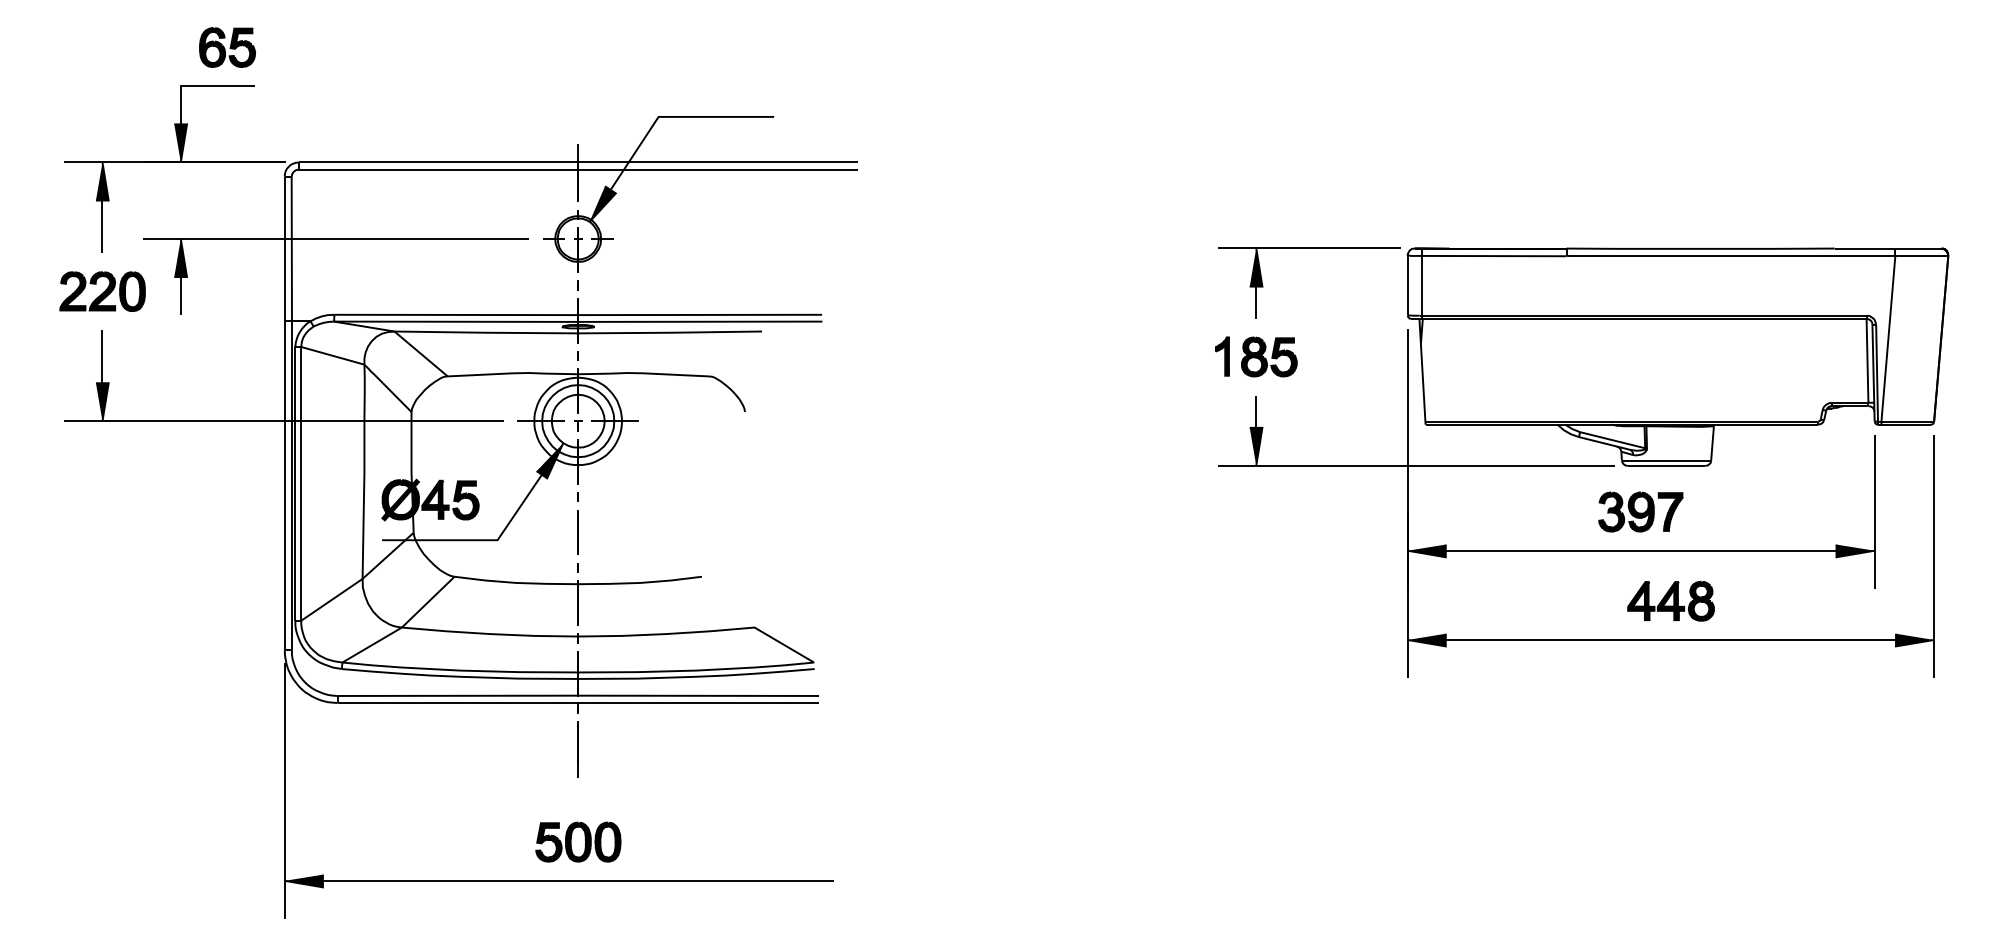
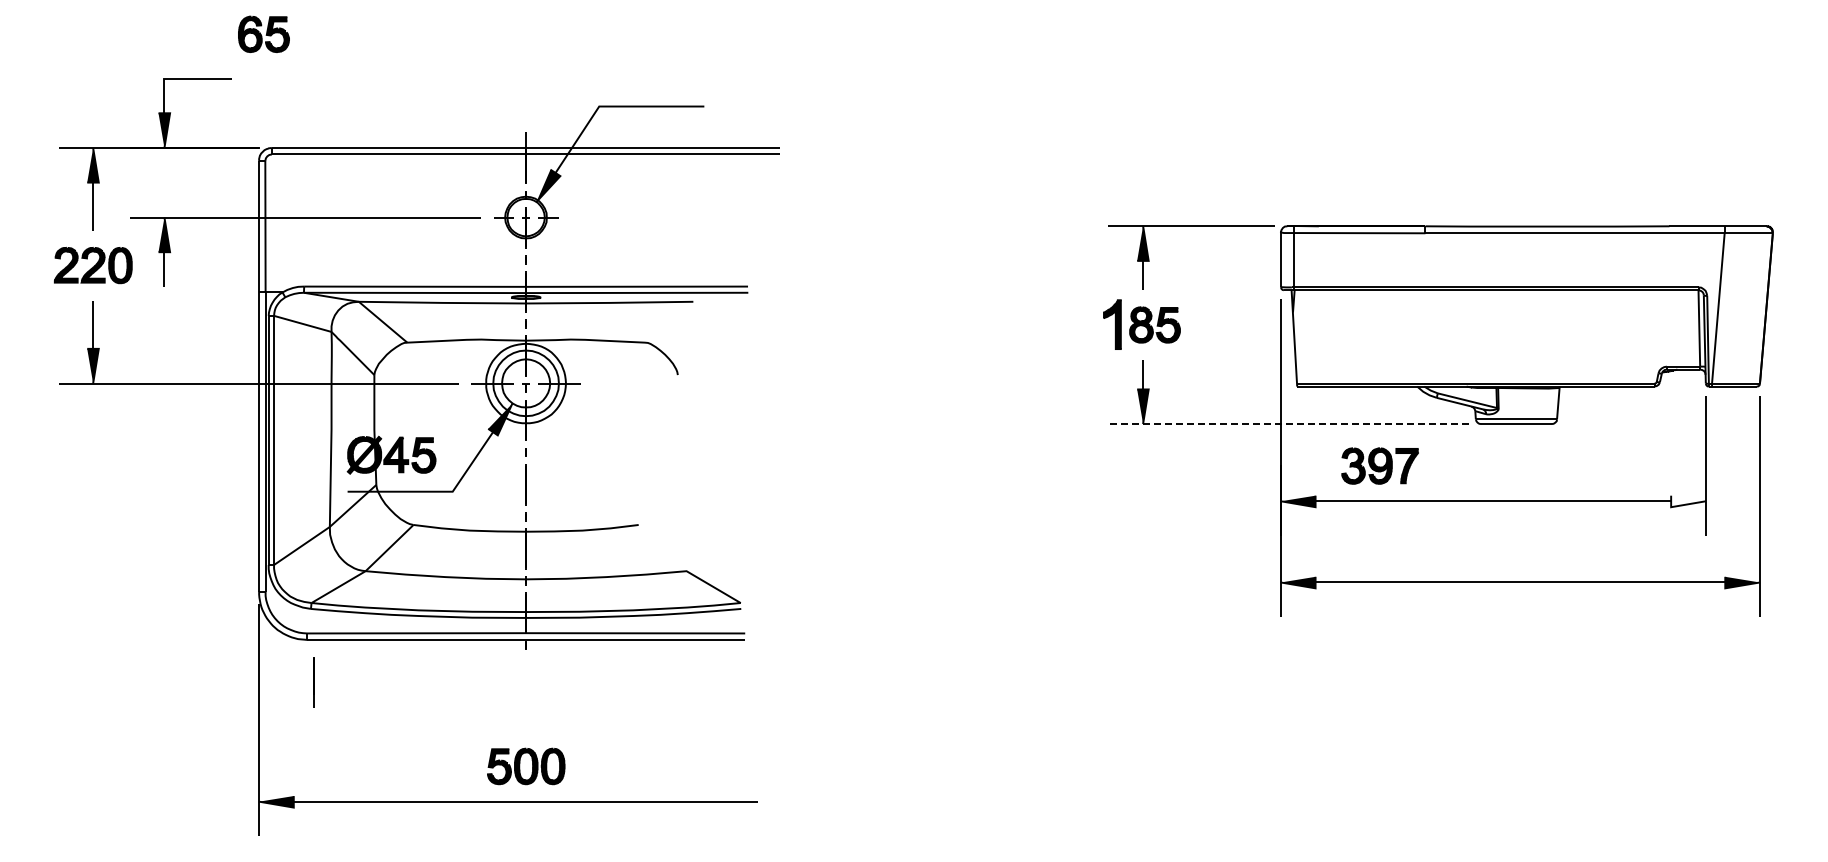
part: (227, 46) -> (263, 33), moved
part: (1222, 356) -> (1112, 324), size x1.4
line: (1416, 466) -> (1288, 424), solid -> dashed
part: (1640, 511) -> (1379, 465), moved
fill: (1855, 550) -> (1688, 501), removed
part: (1670, 600) -> (1520, 546), removed
line: (577, 749) -> (313, 682), moved

